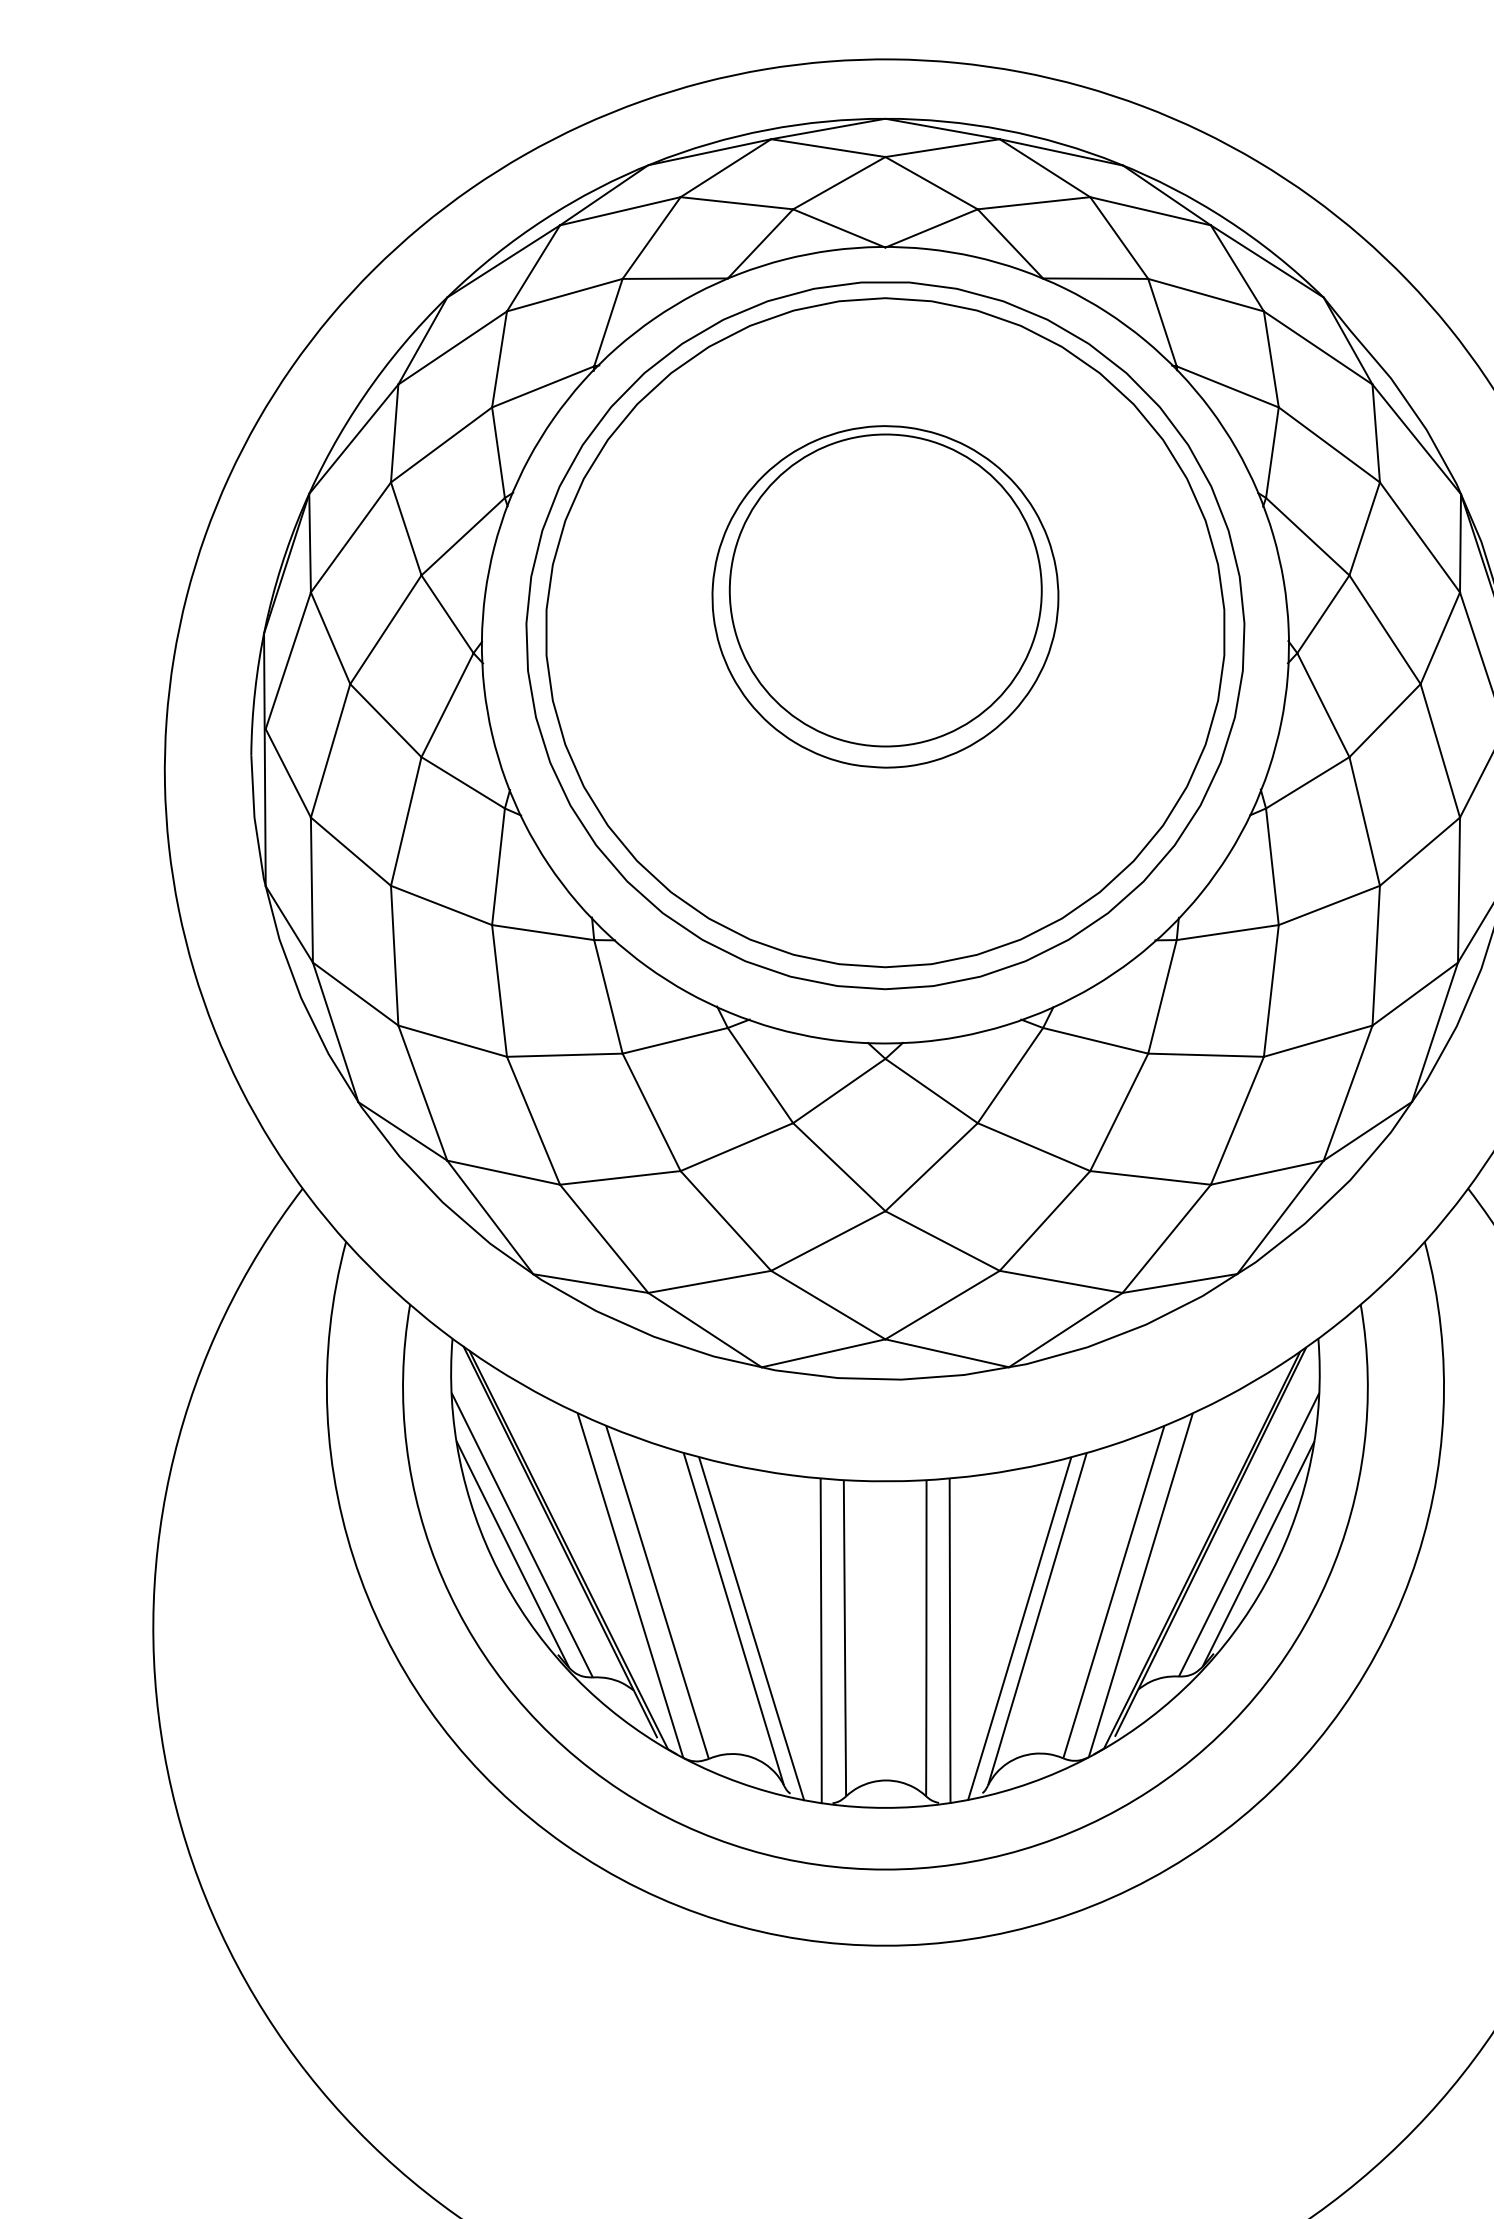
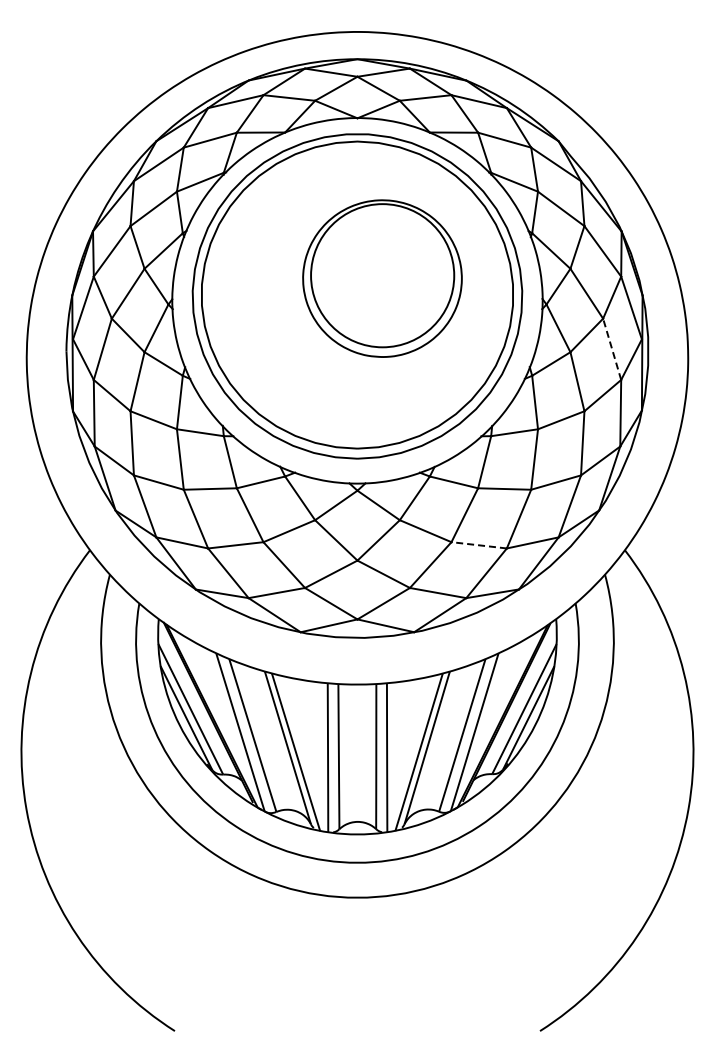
part: (885, 596) -> (382, 278), moved
line: (1441, 751) -> (612, 349), solid -> dashed
line: (1151, 1178) -> (479, 545), solid -> dashed

